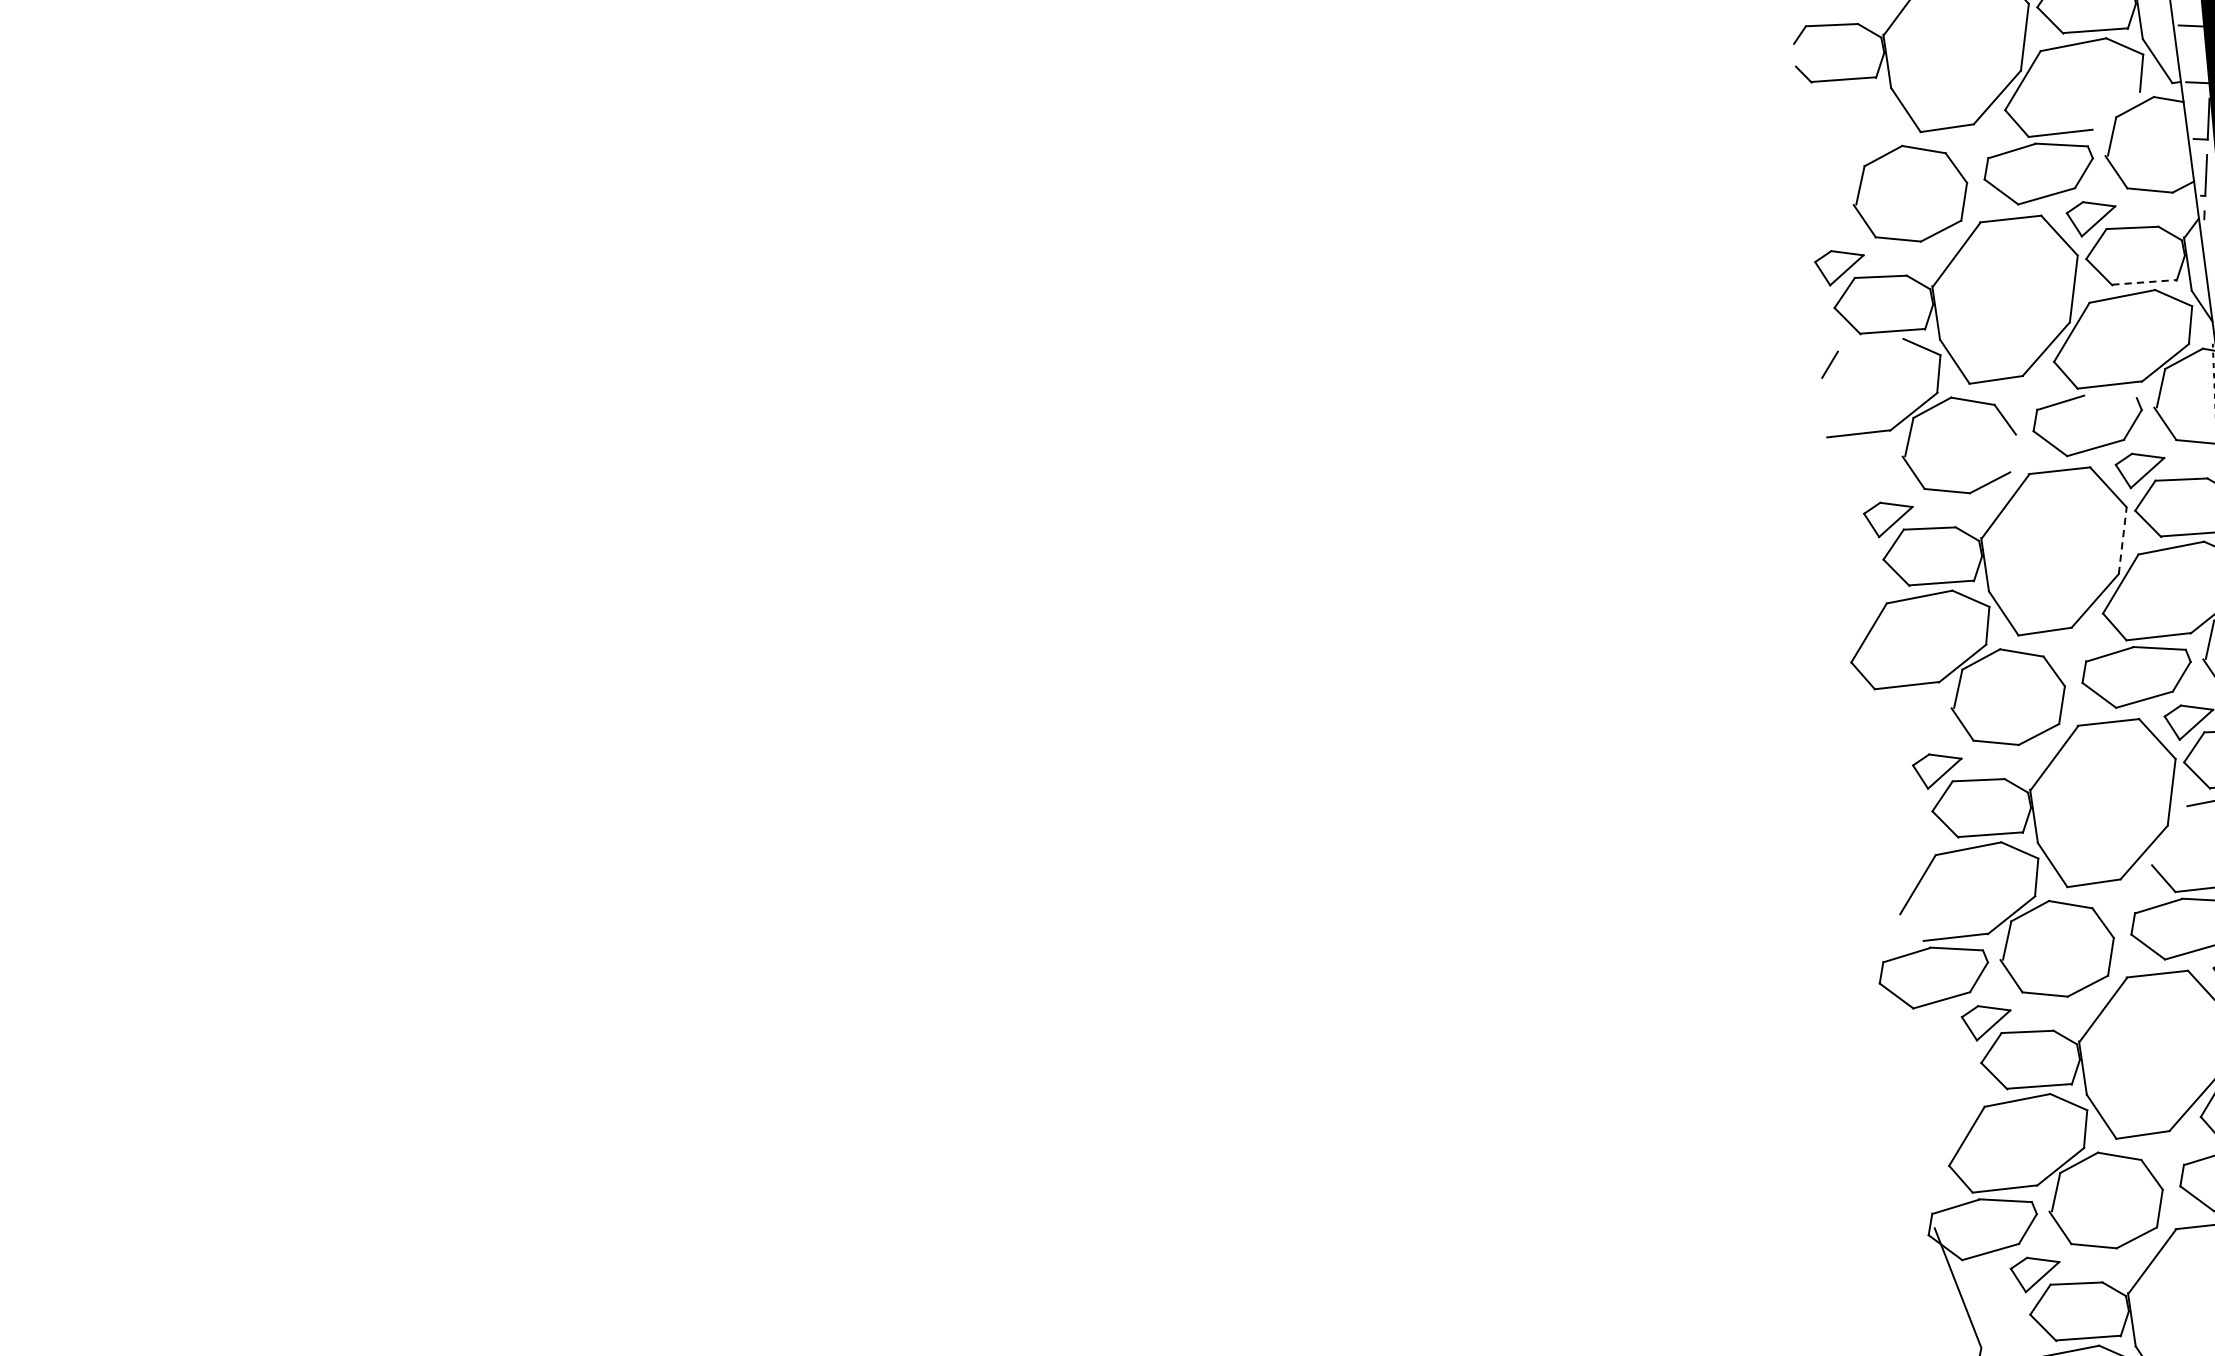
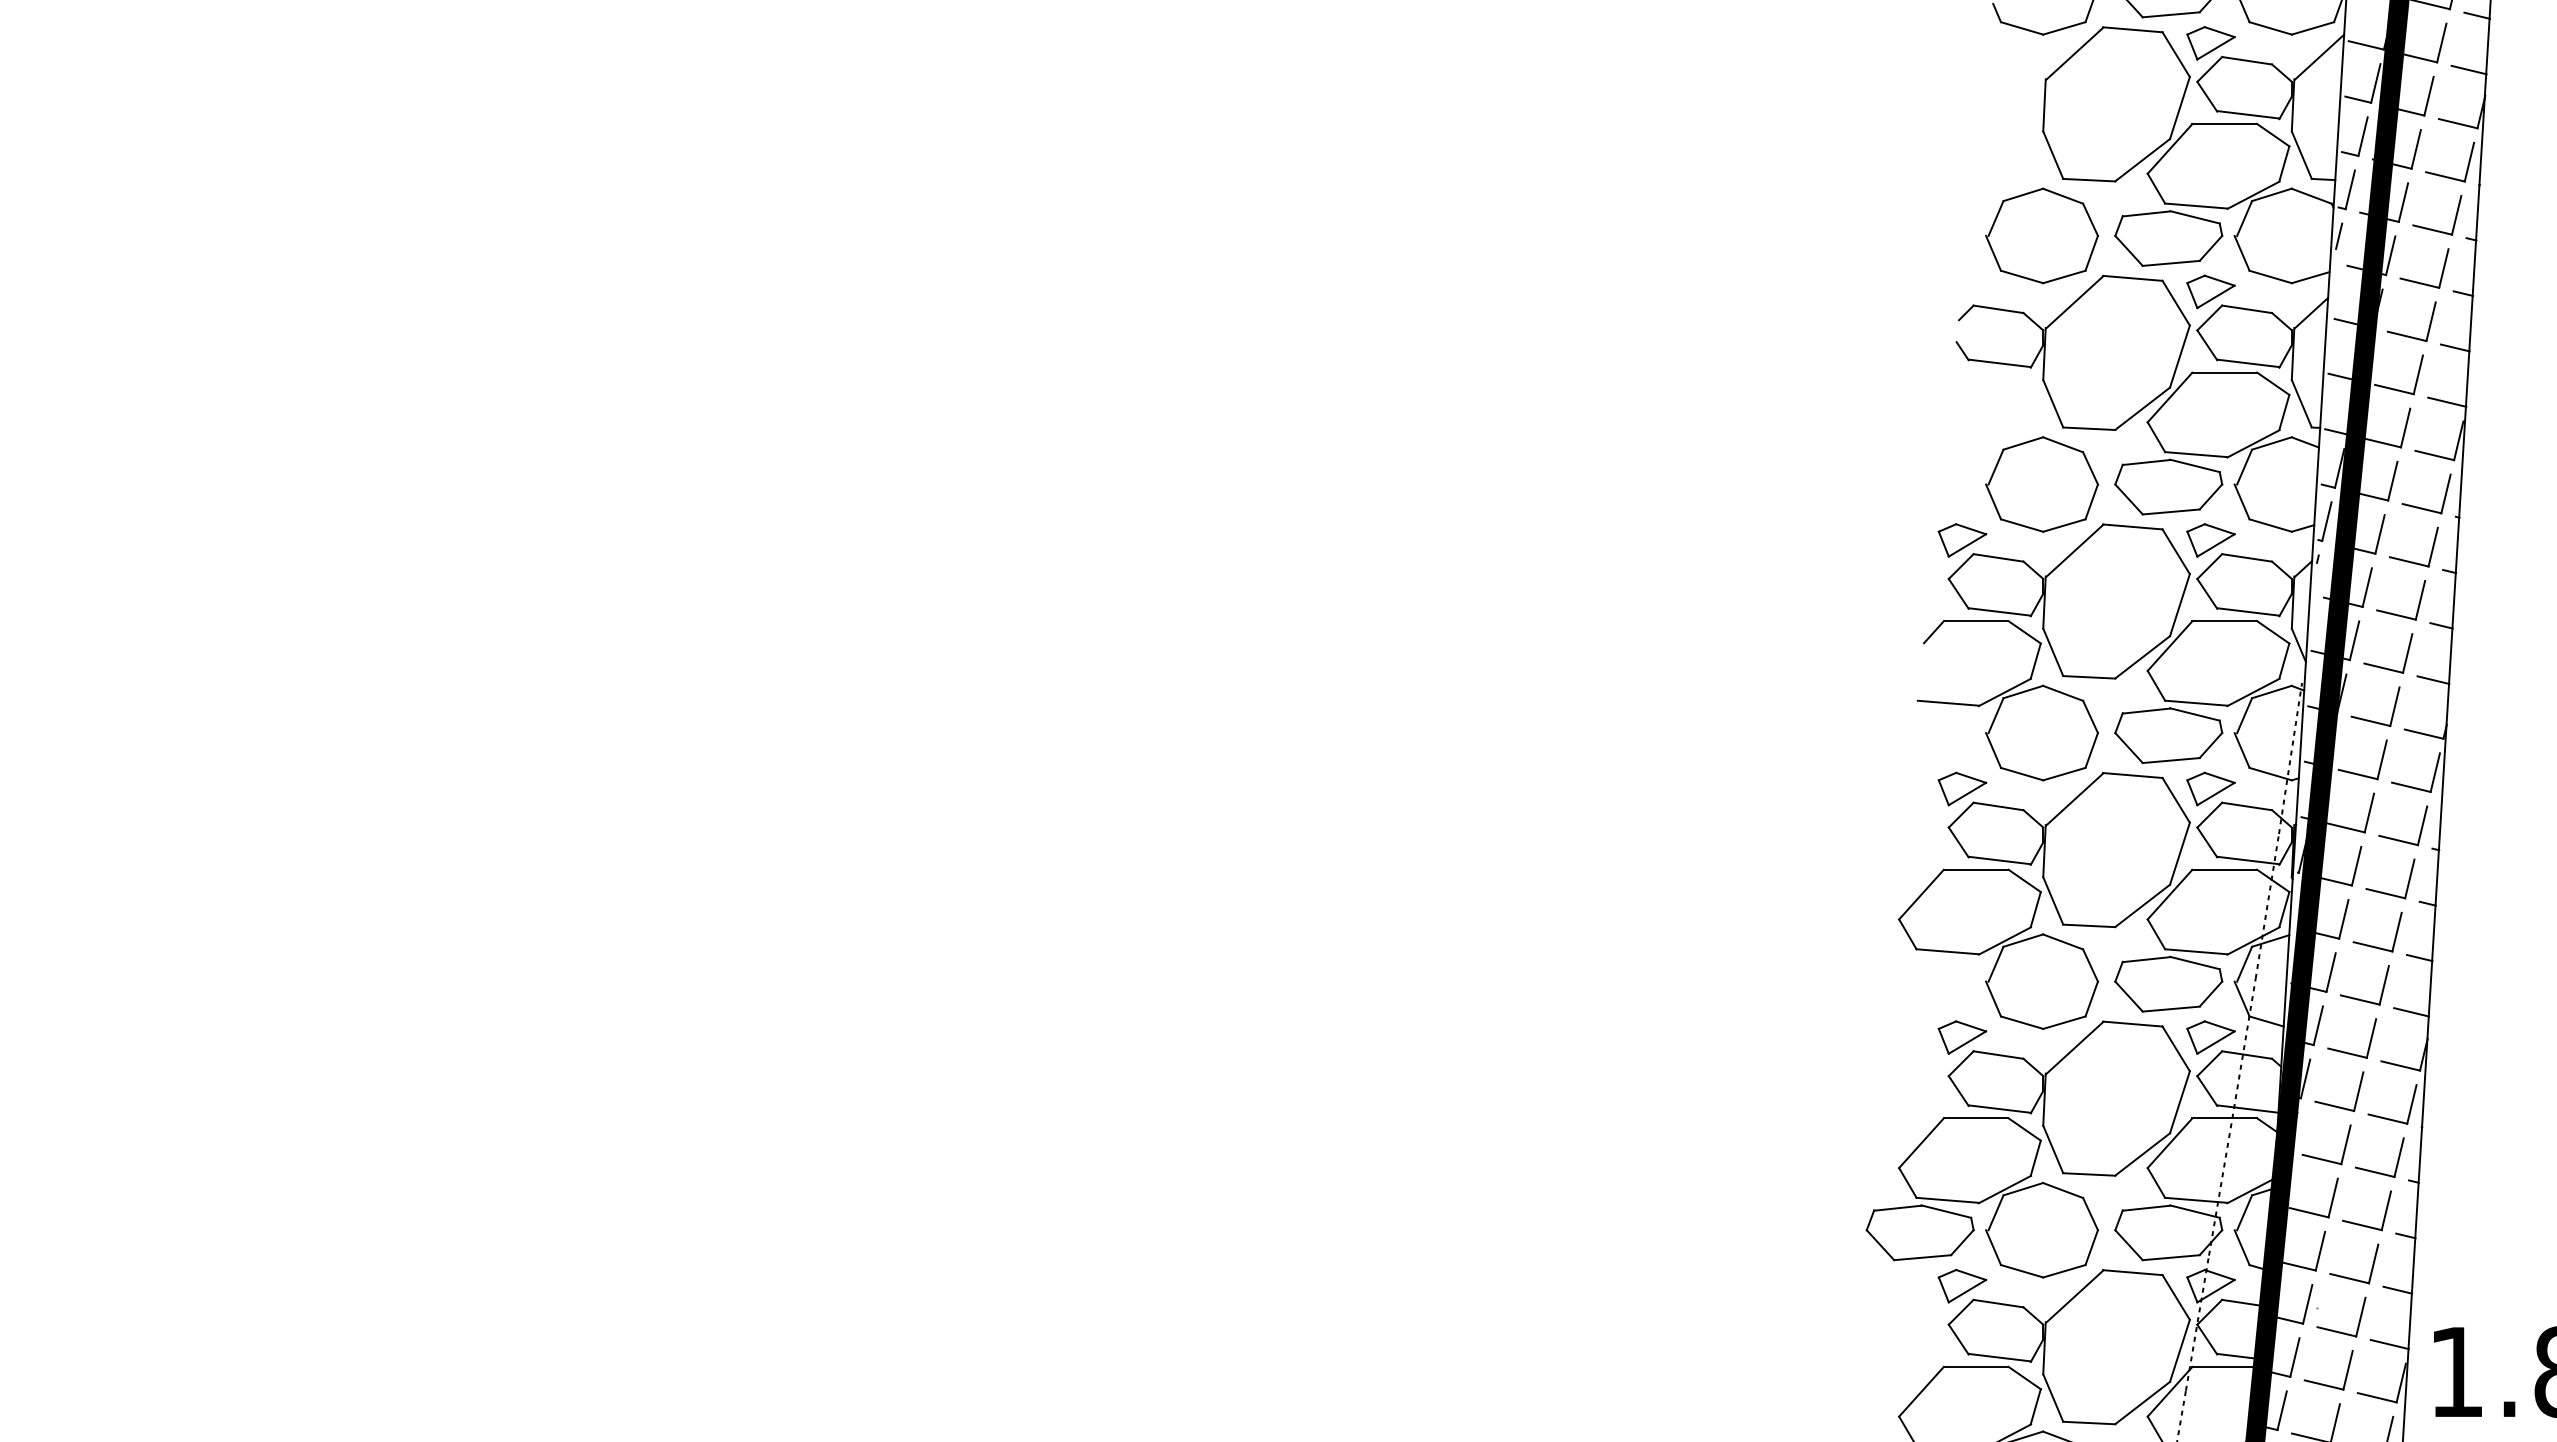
line: (2116, 110) -> (2253, 443), added
line: (2144, 282) -> (2248, 612), dashed -> solid
line: (1870, 345) -> (1975, 621), added
line: (2110, 396) -> (2194, 714), added
line: (2012, 453) -> (2091, 750), added
line: (2122, 540) -> (2179, 853), dashed -> solid
line: (2169, 836) -> (2169, 1143), added
line: (1911, 927) -> (1907, 1182), added

